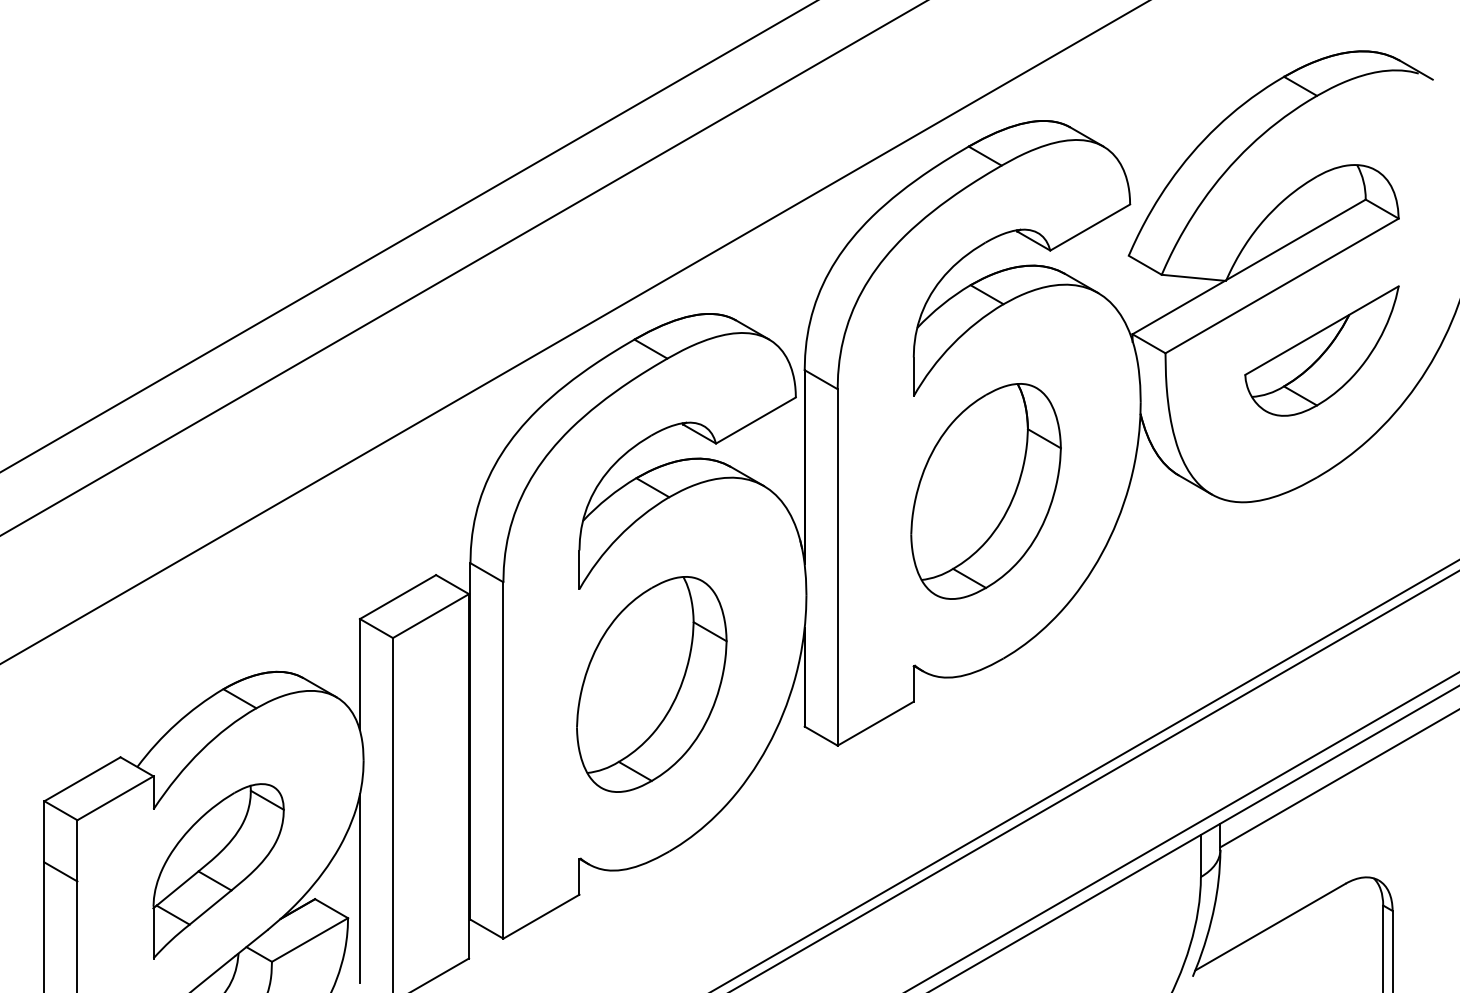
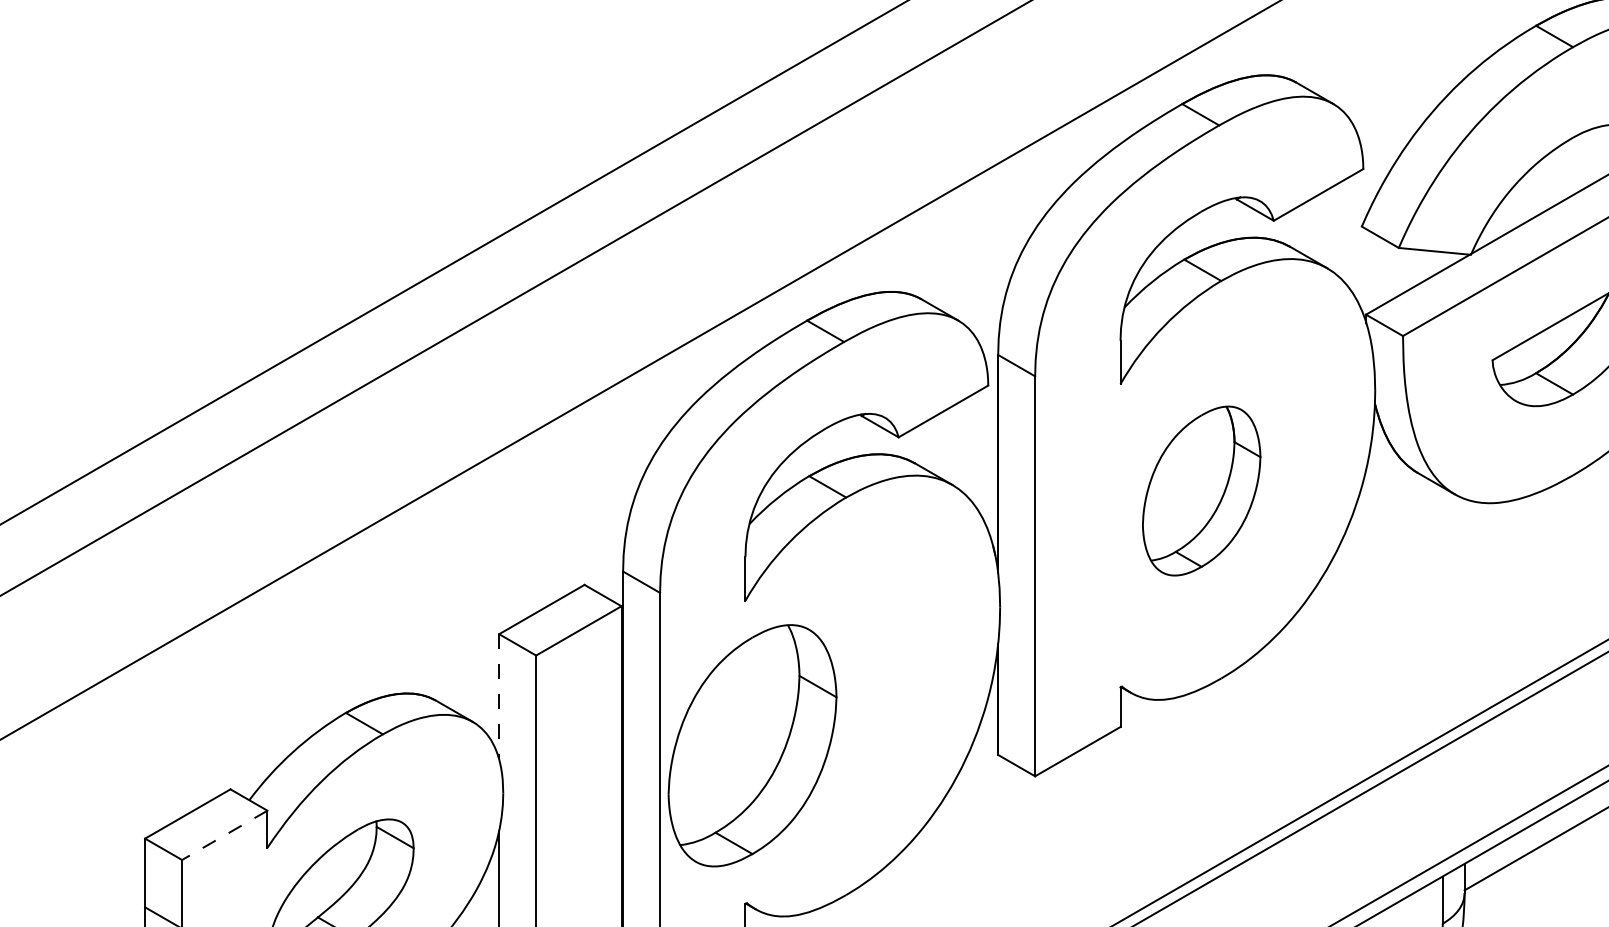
part: (985, 491) -> (1201, 491), size x0.7
line: (360, 674) -> (499, 696), solid -> dashed
part: (651, 684) -> (752, 745), moved
line: (115, 798) -> (224, 835), solid -> dashed

